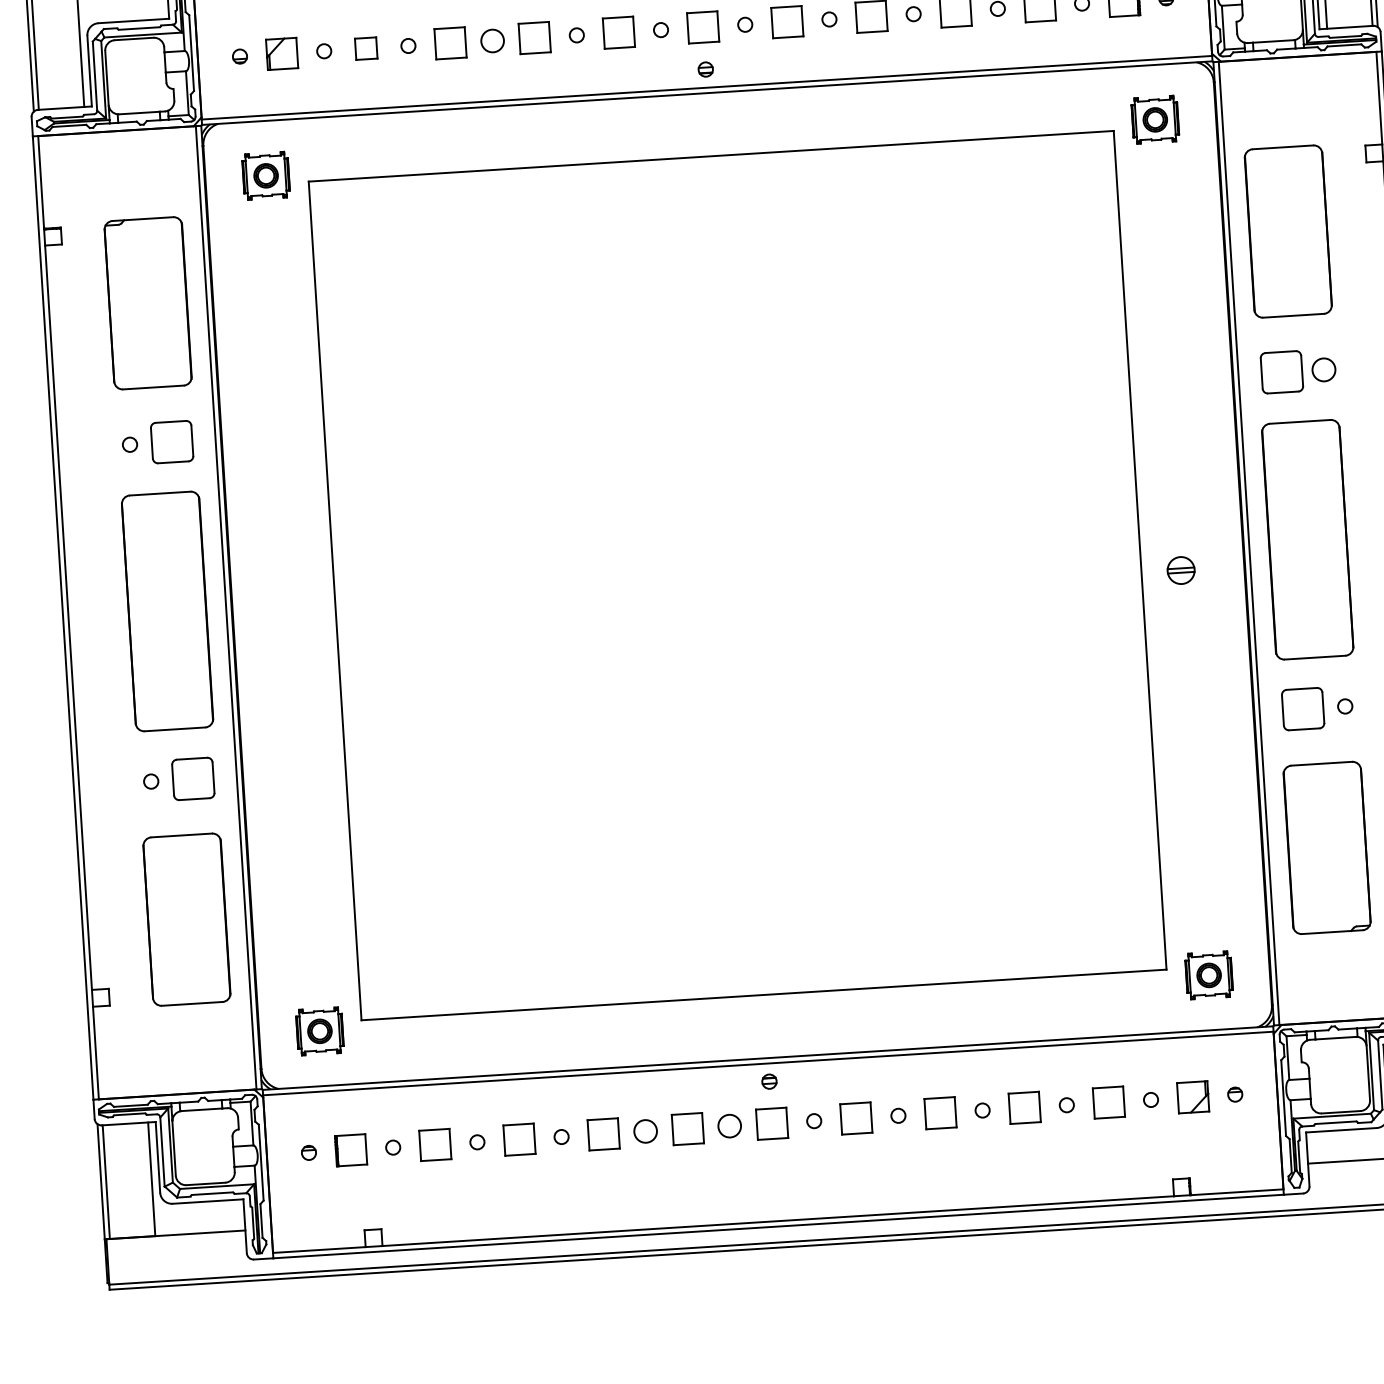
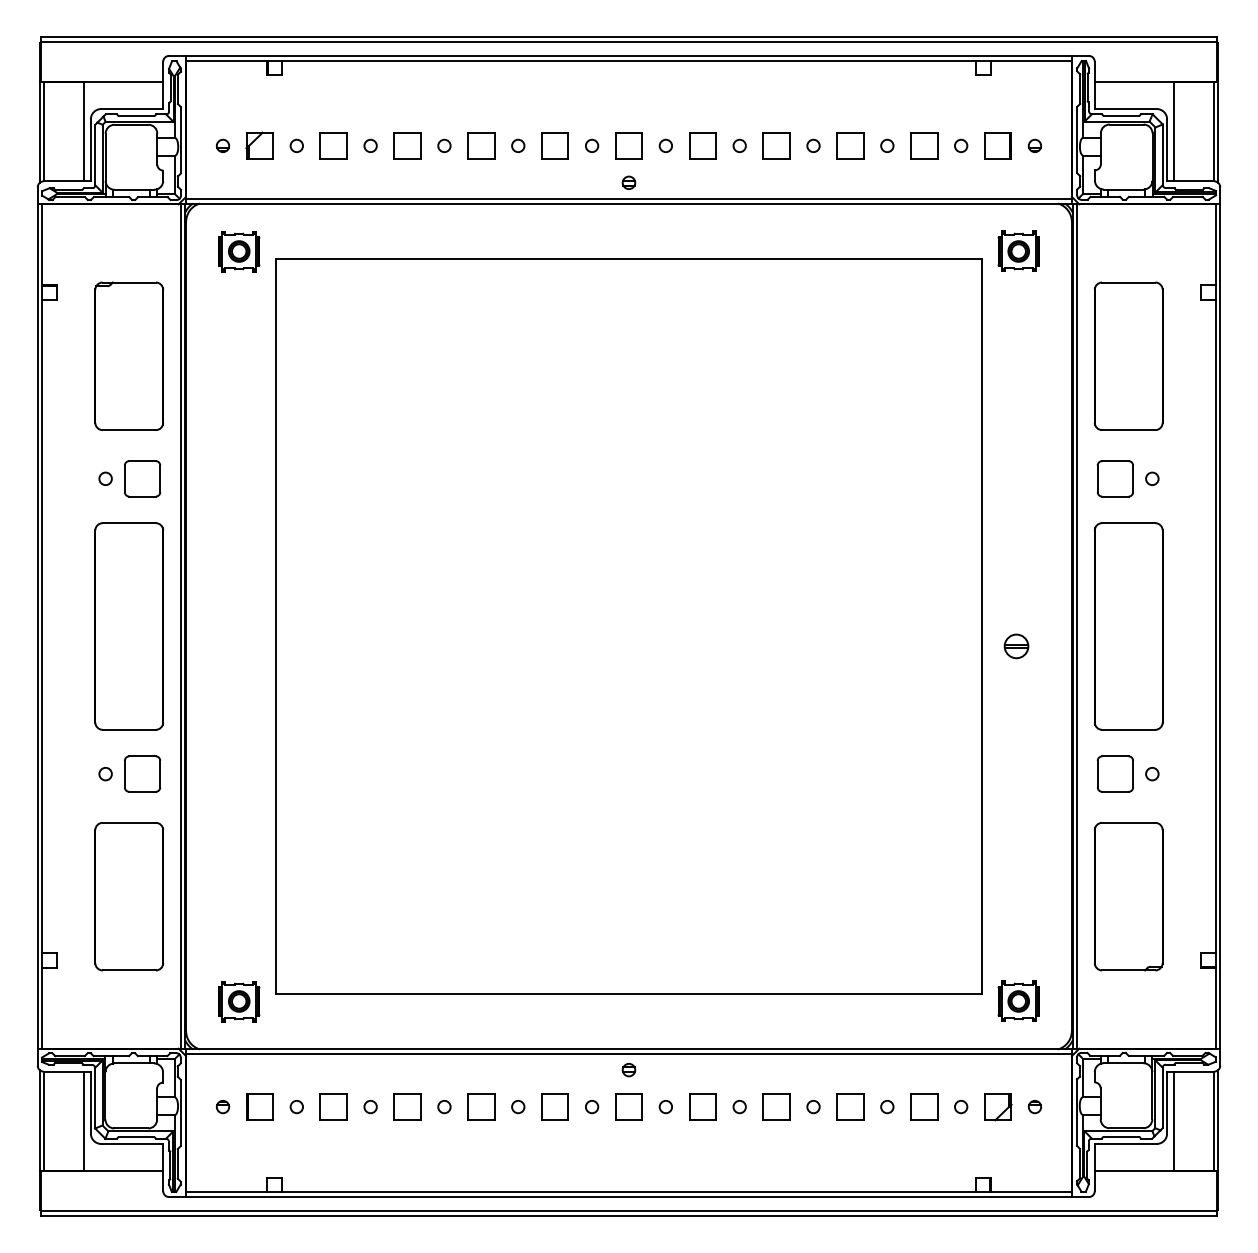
circle: (492, 40) -> (444, 145), size x0.62
part: (366, 48) -> (333, 145), size x1.43
circle: (1324, 369) -> (1152, 478), size x0.62
circle: (730, 1126) -> (592, 1107), size x0.62
circle: (646, 1132) -> (518, 1107), size x0.62

